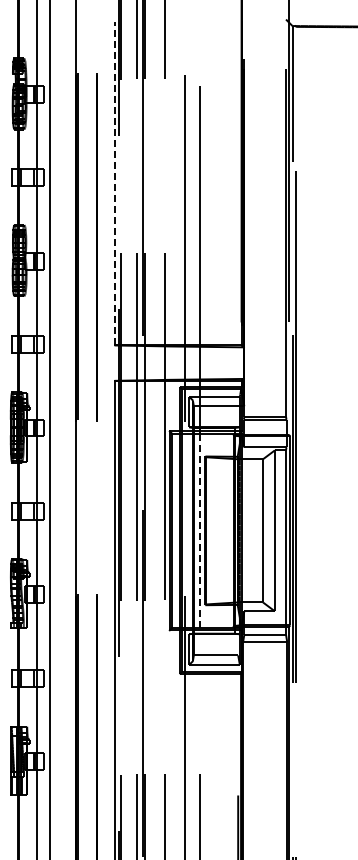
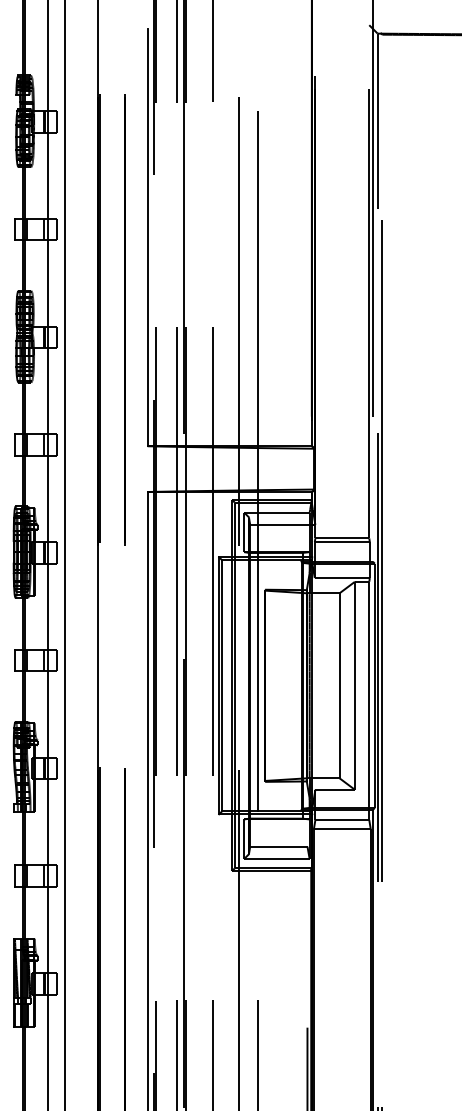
line: (114, 183) -> (147, 237), dashed -> solid
line: (199, 530) -> (257, 685), dashed -> solid

